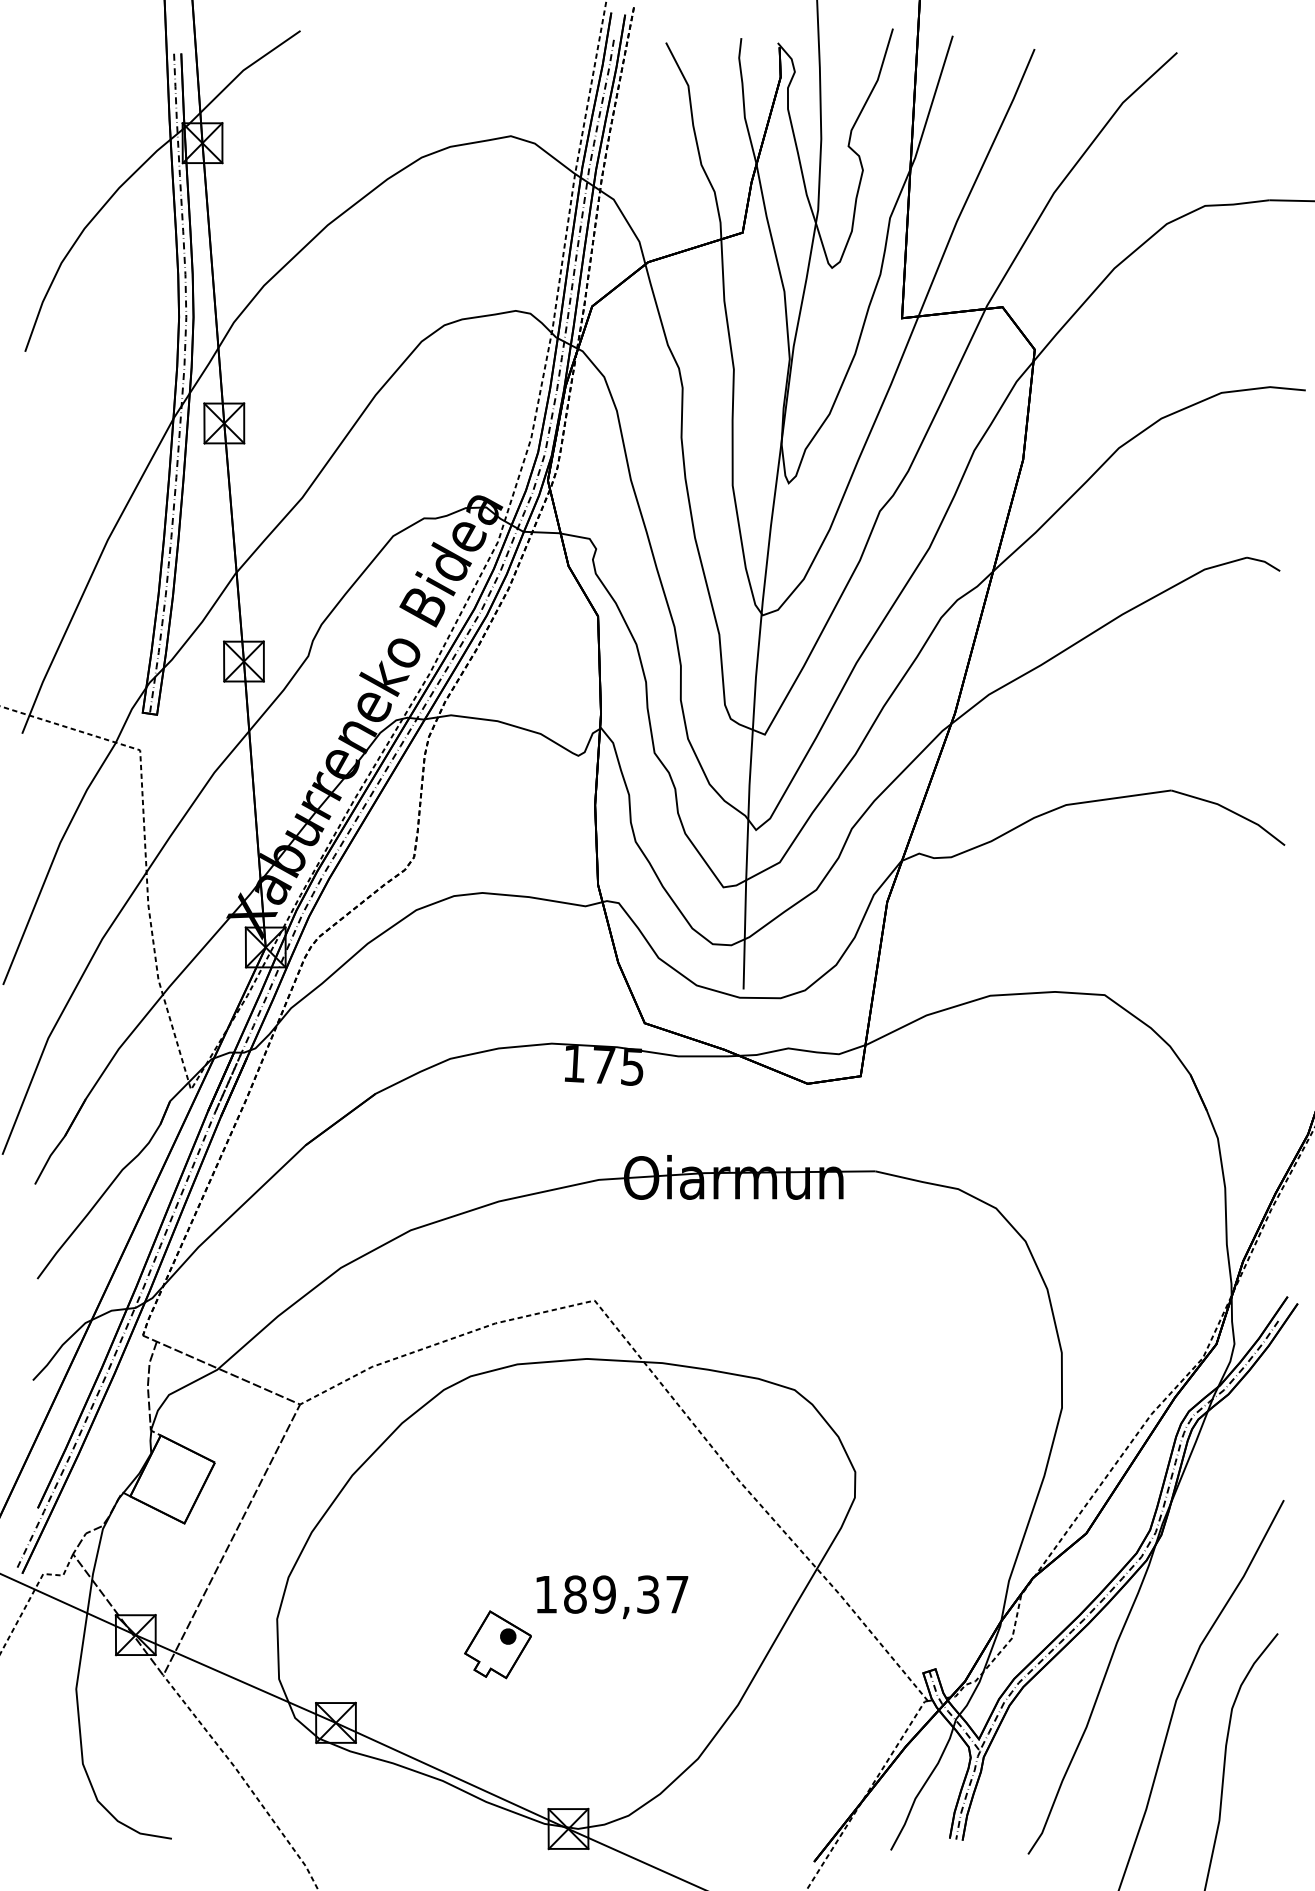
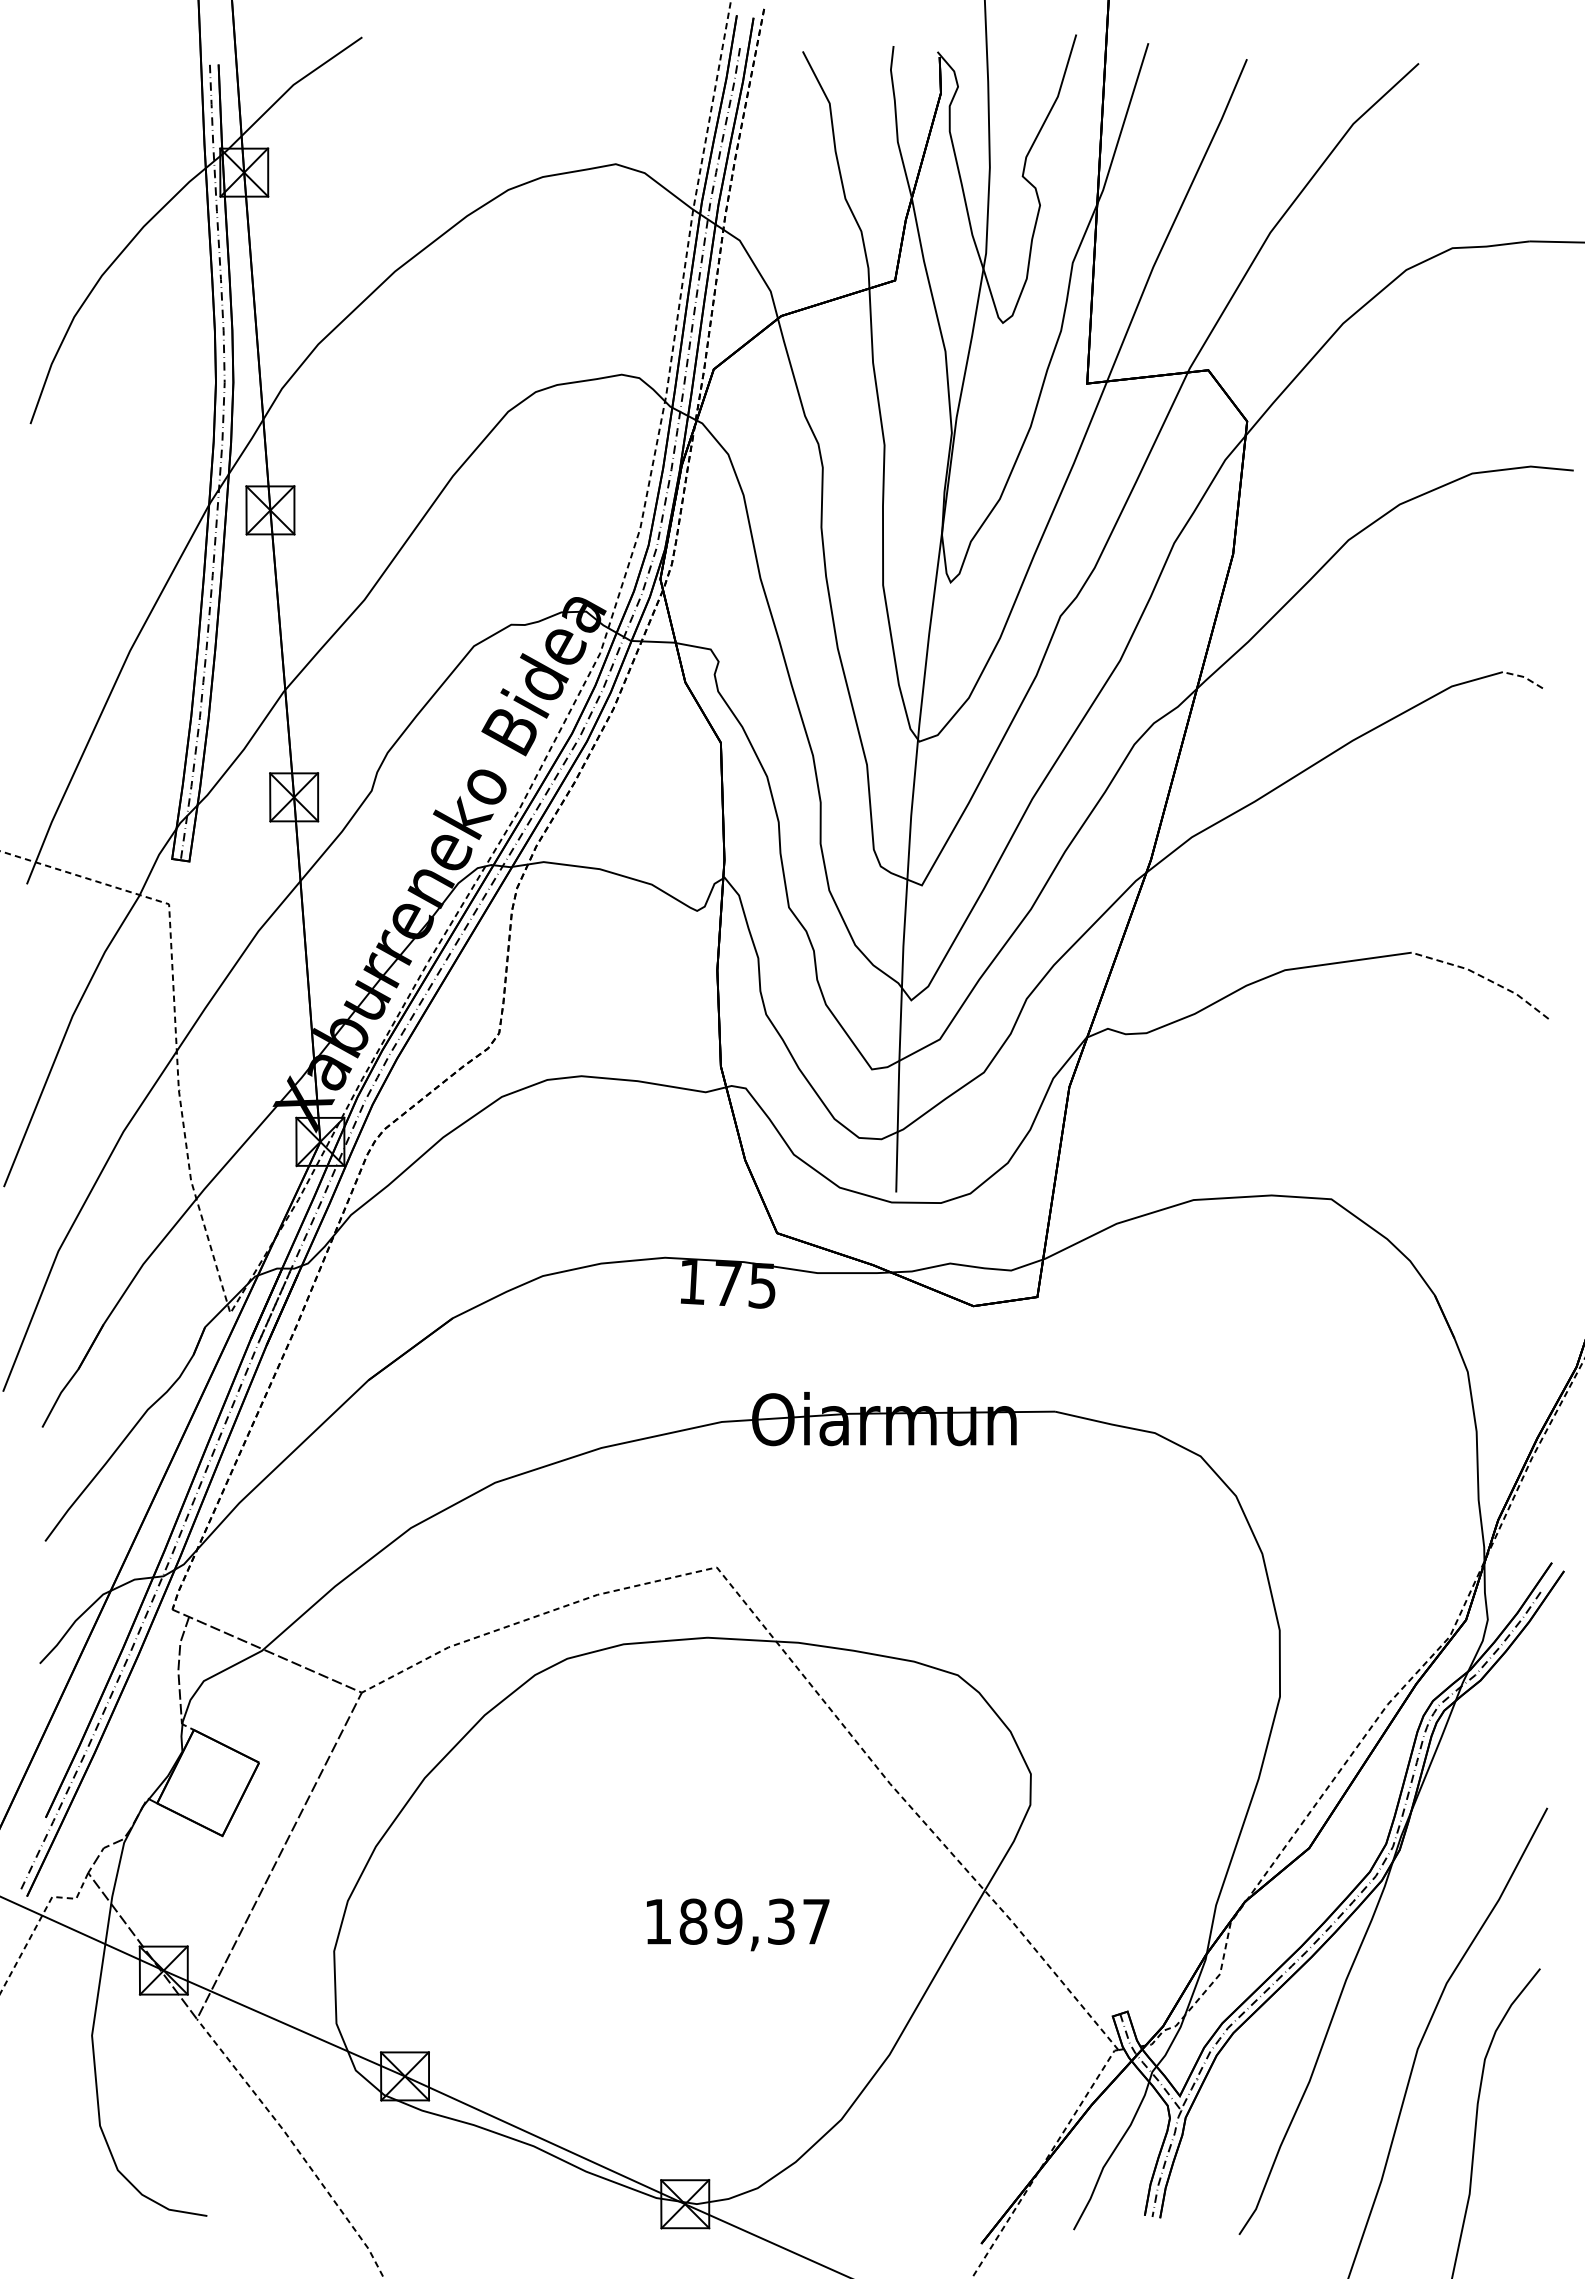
line: (1264, 562) -> (1524, 677), solid -> dashed
line: (1231, 811) -> (1484, 977), solid -> dashed
part: (497, 1645) -> (599, 1982), removed

